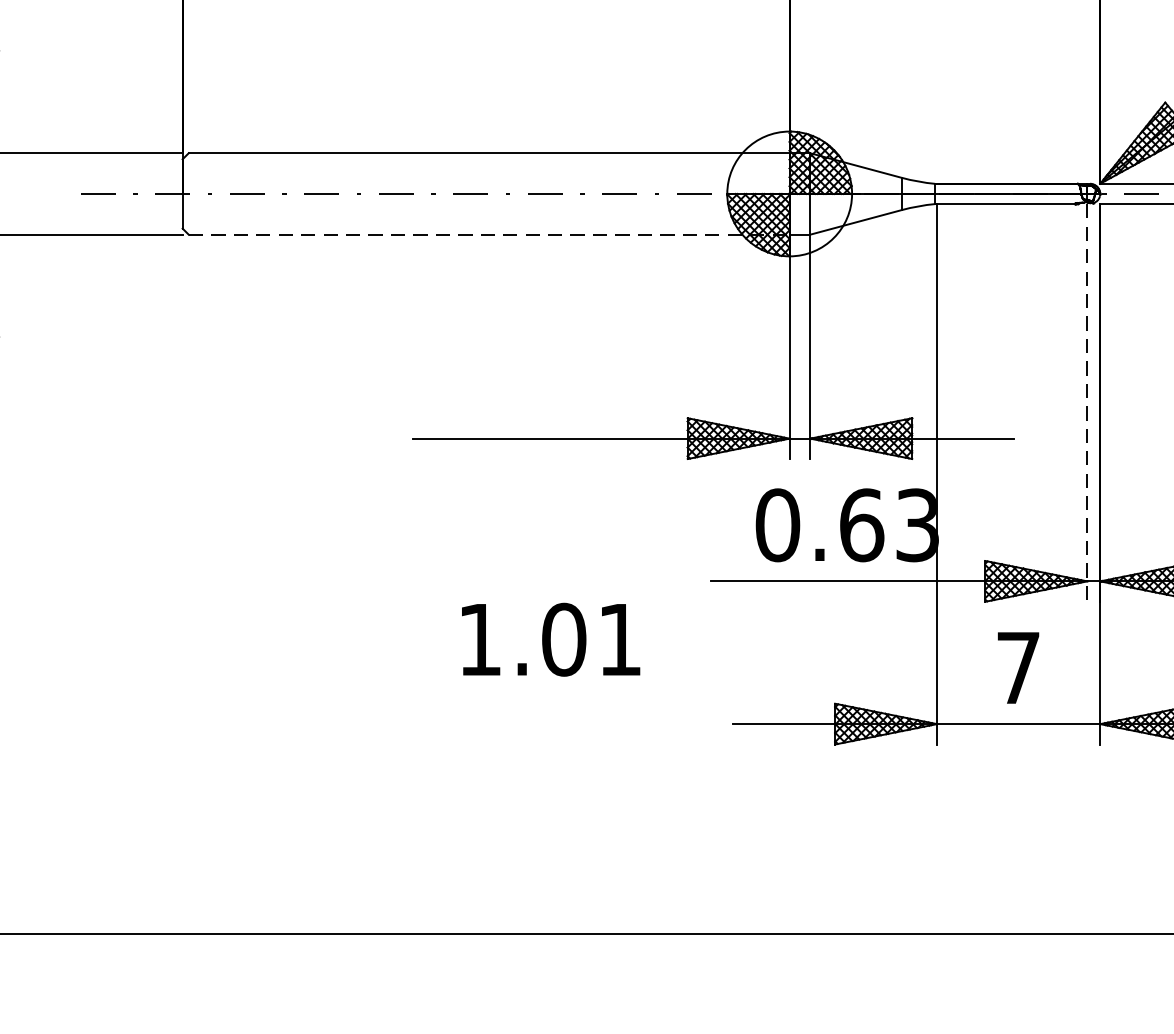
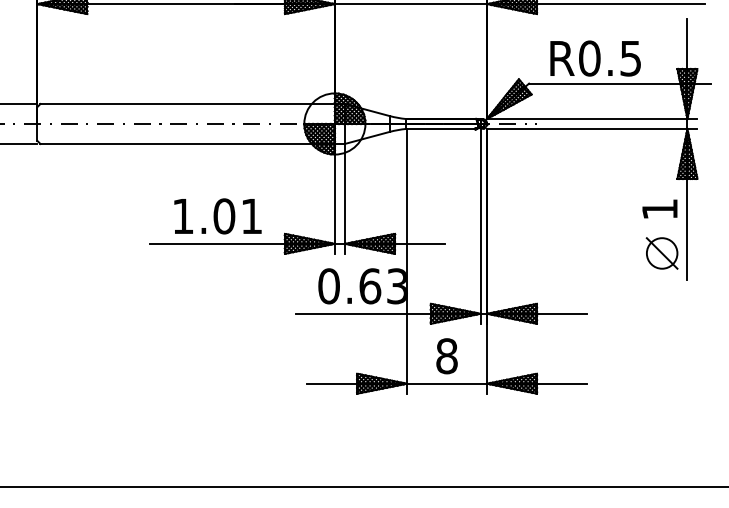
line: (490, 233) -> (188, 143), dashed -> solid
line: (1086, 403) -> (480, 226), dashed -> solid
text: (550, 639) -> (217, 216), moved
text: (1017, 668) -> (446, 356), 7 -> 8

